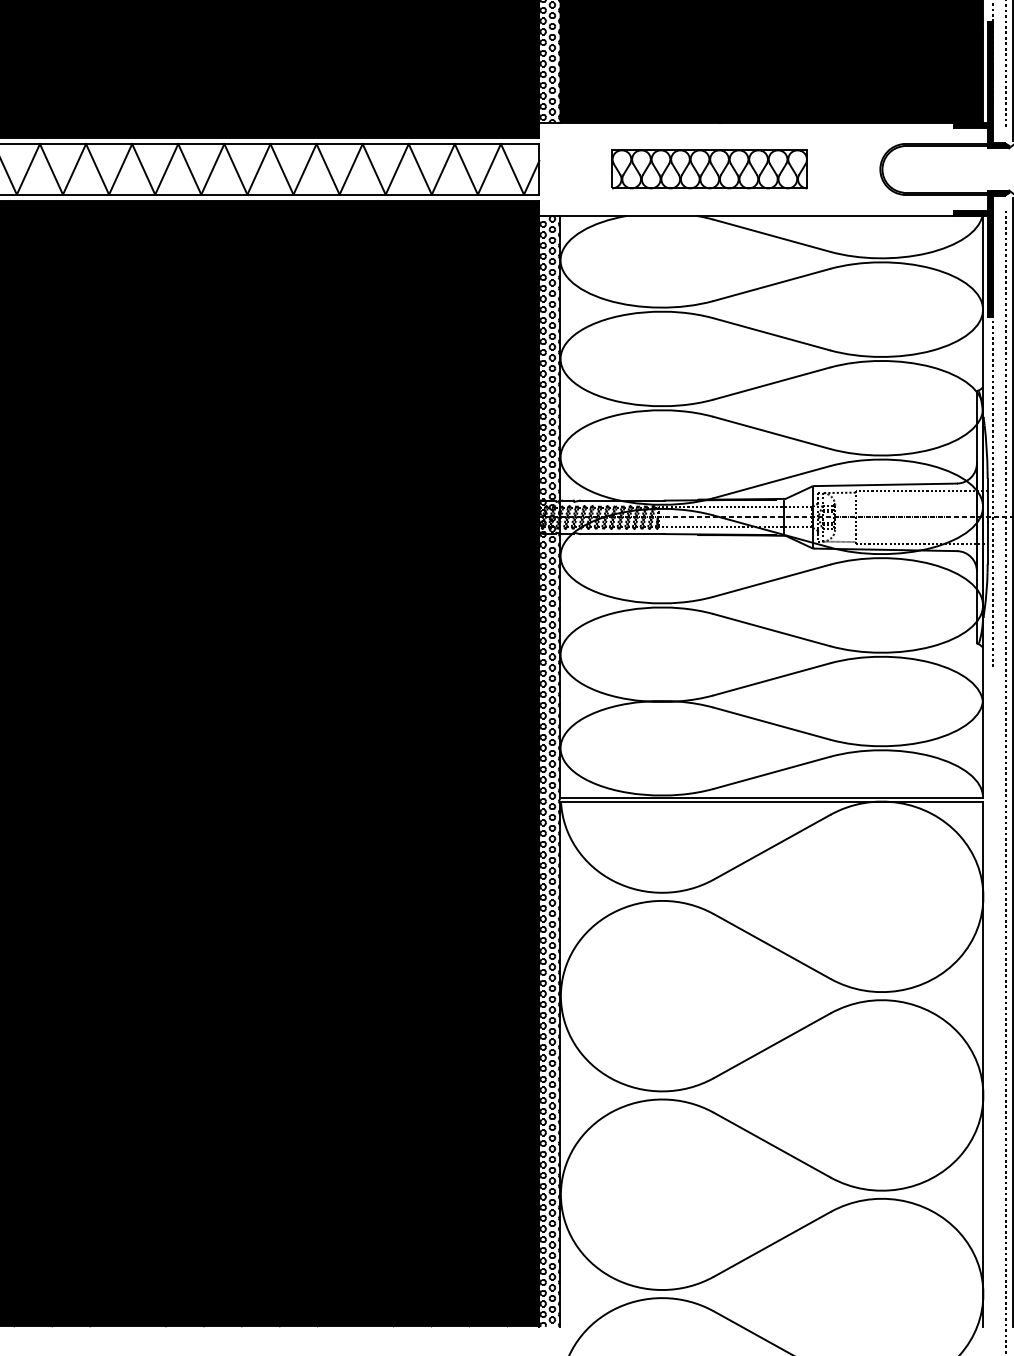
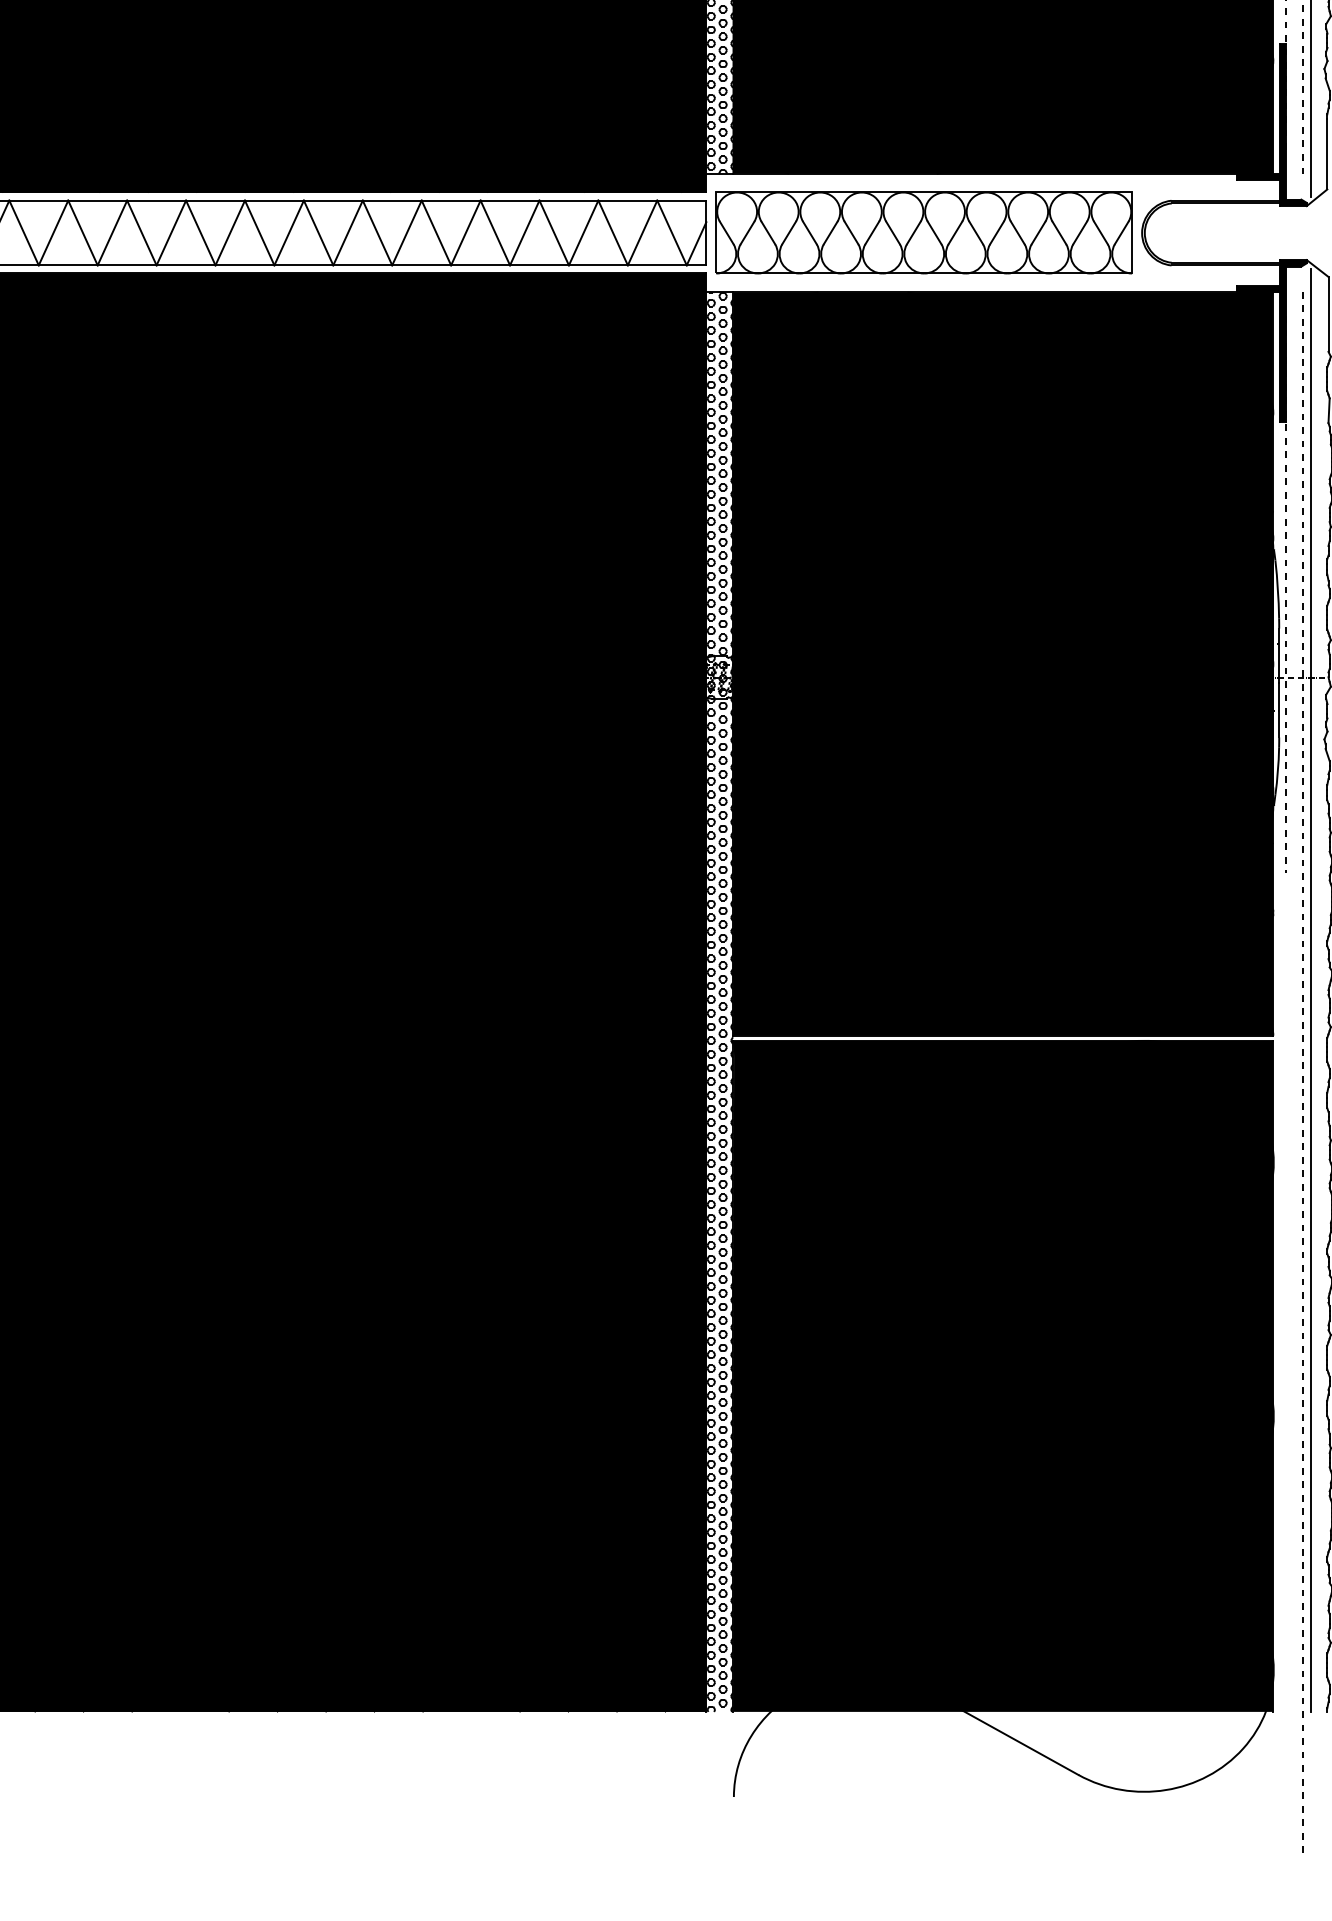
part: (709, 168) -> (923, 232), size x1.67
fill: (771, 506) -> (1003, 663), added
fill: (771, 1064) -> (1003, 1376), added

